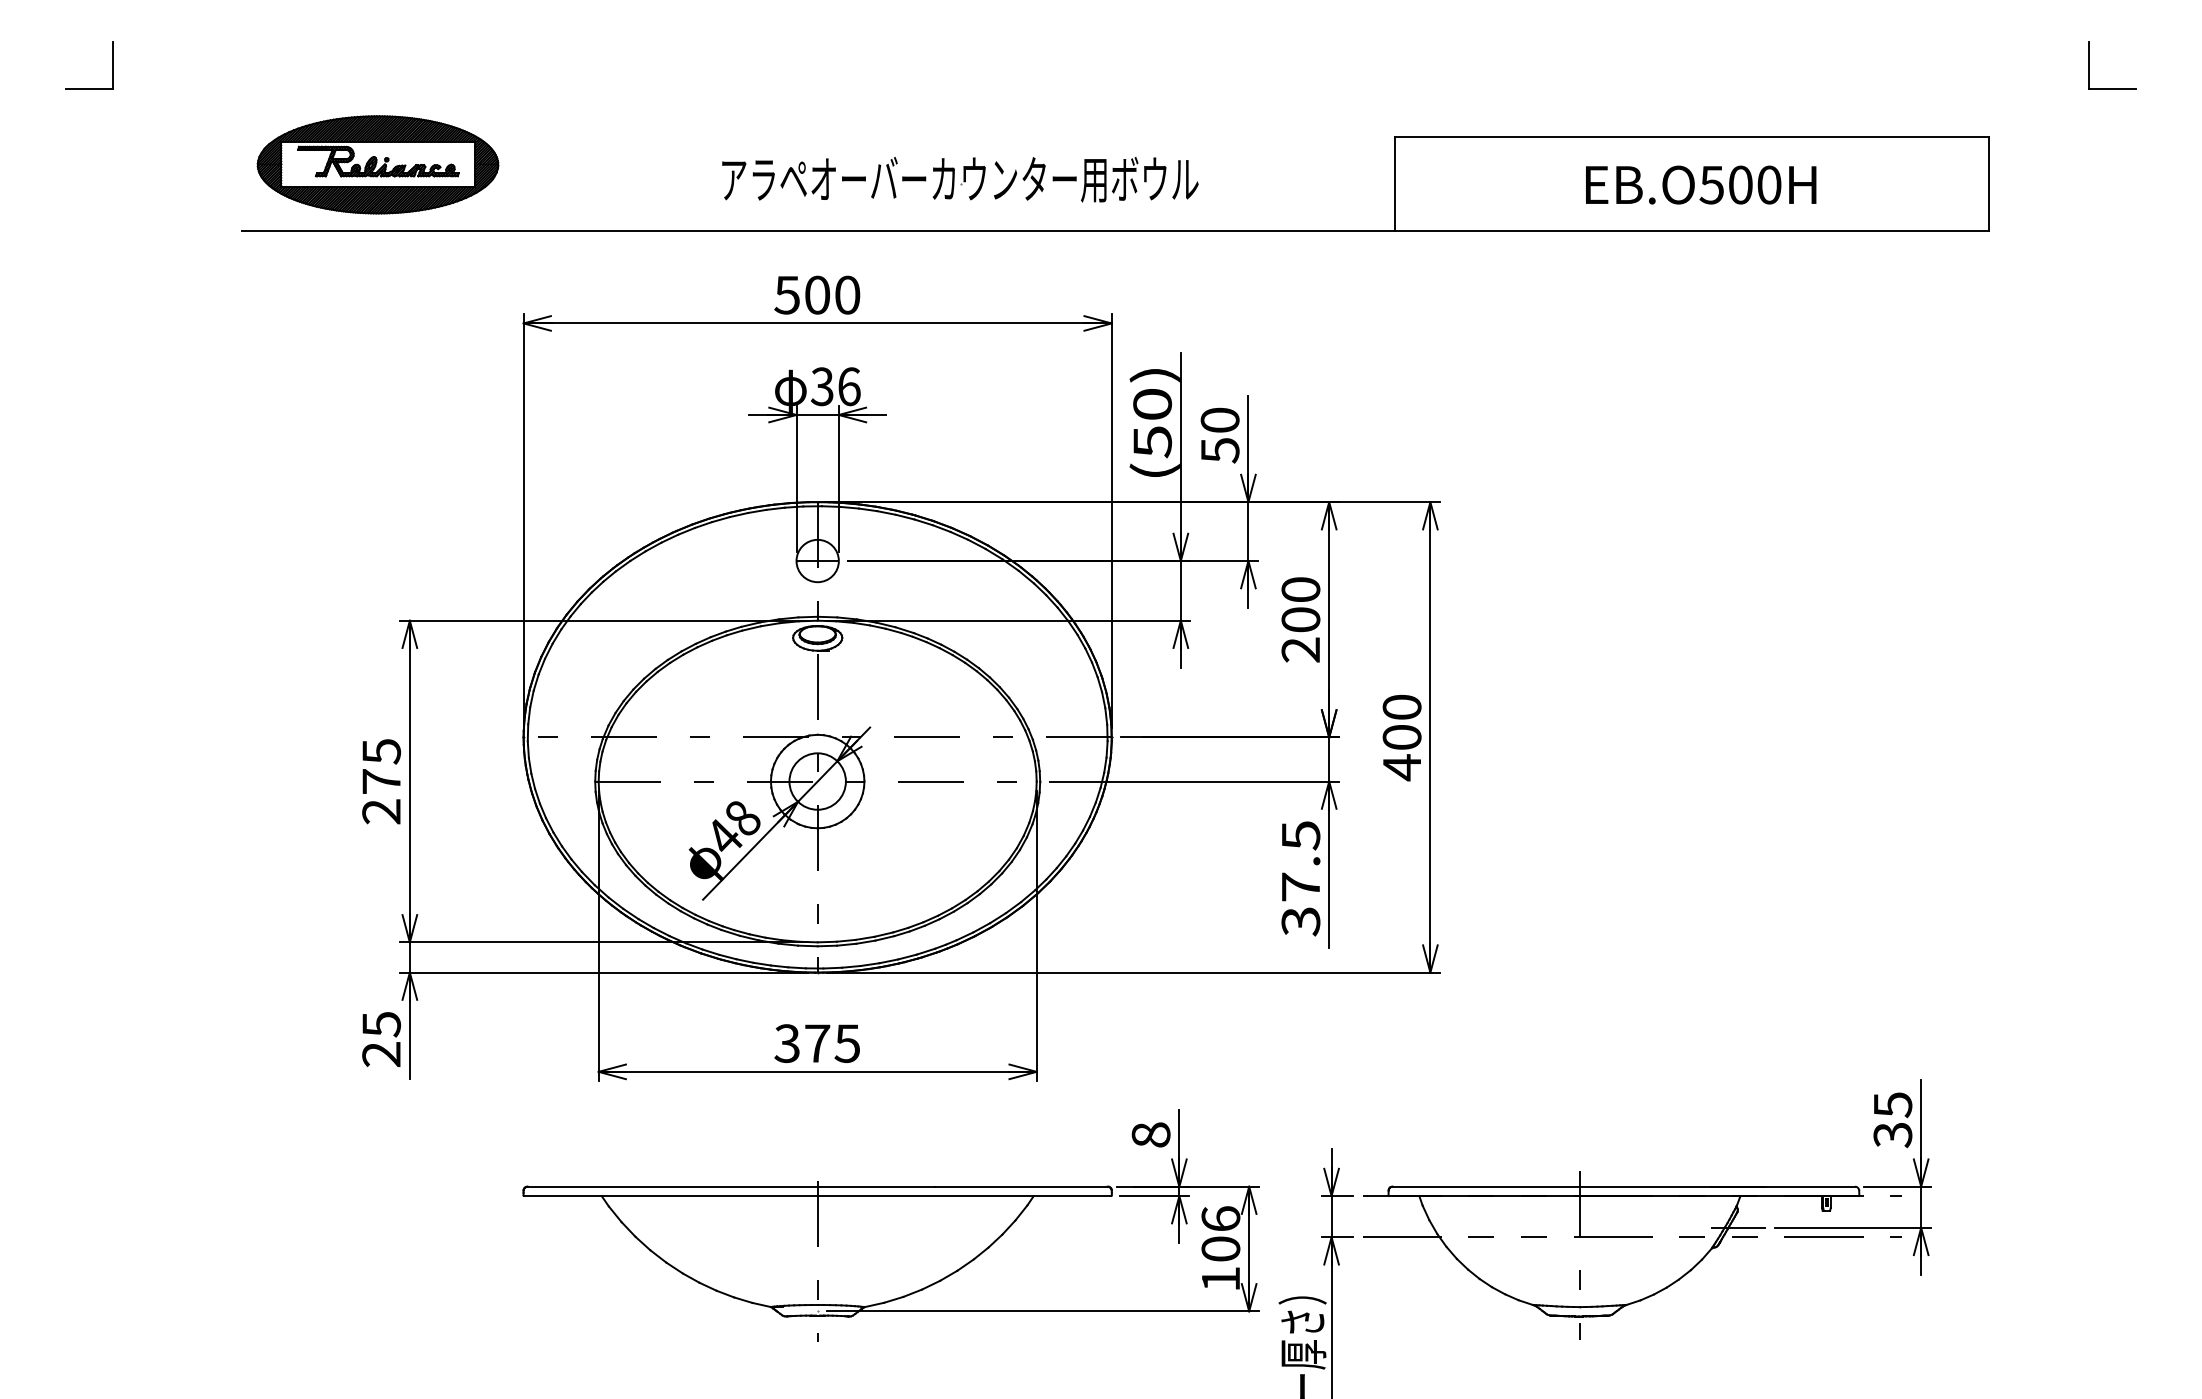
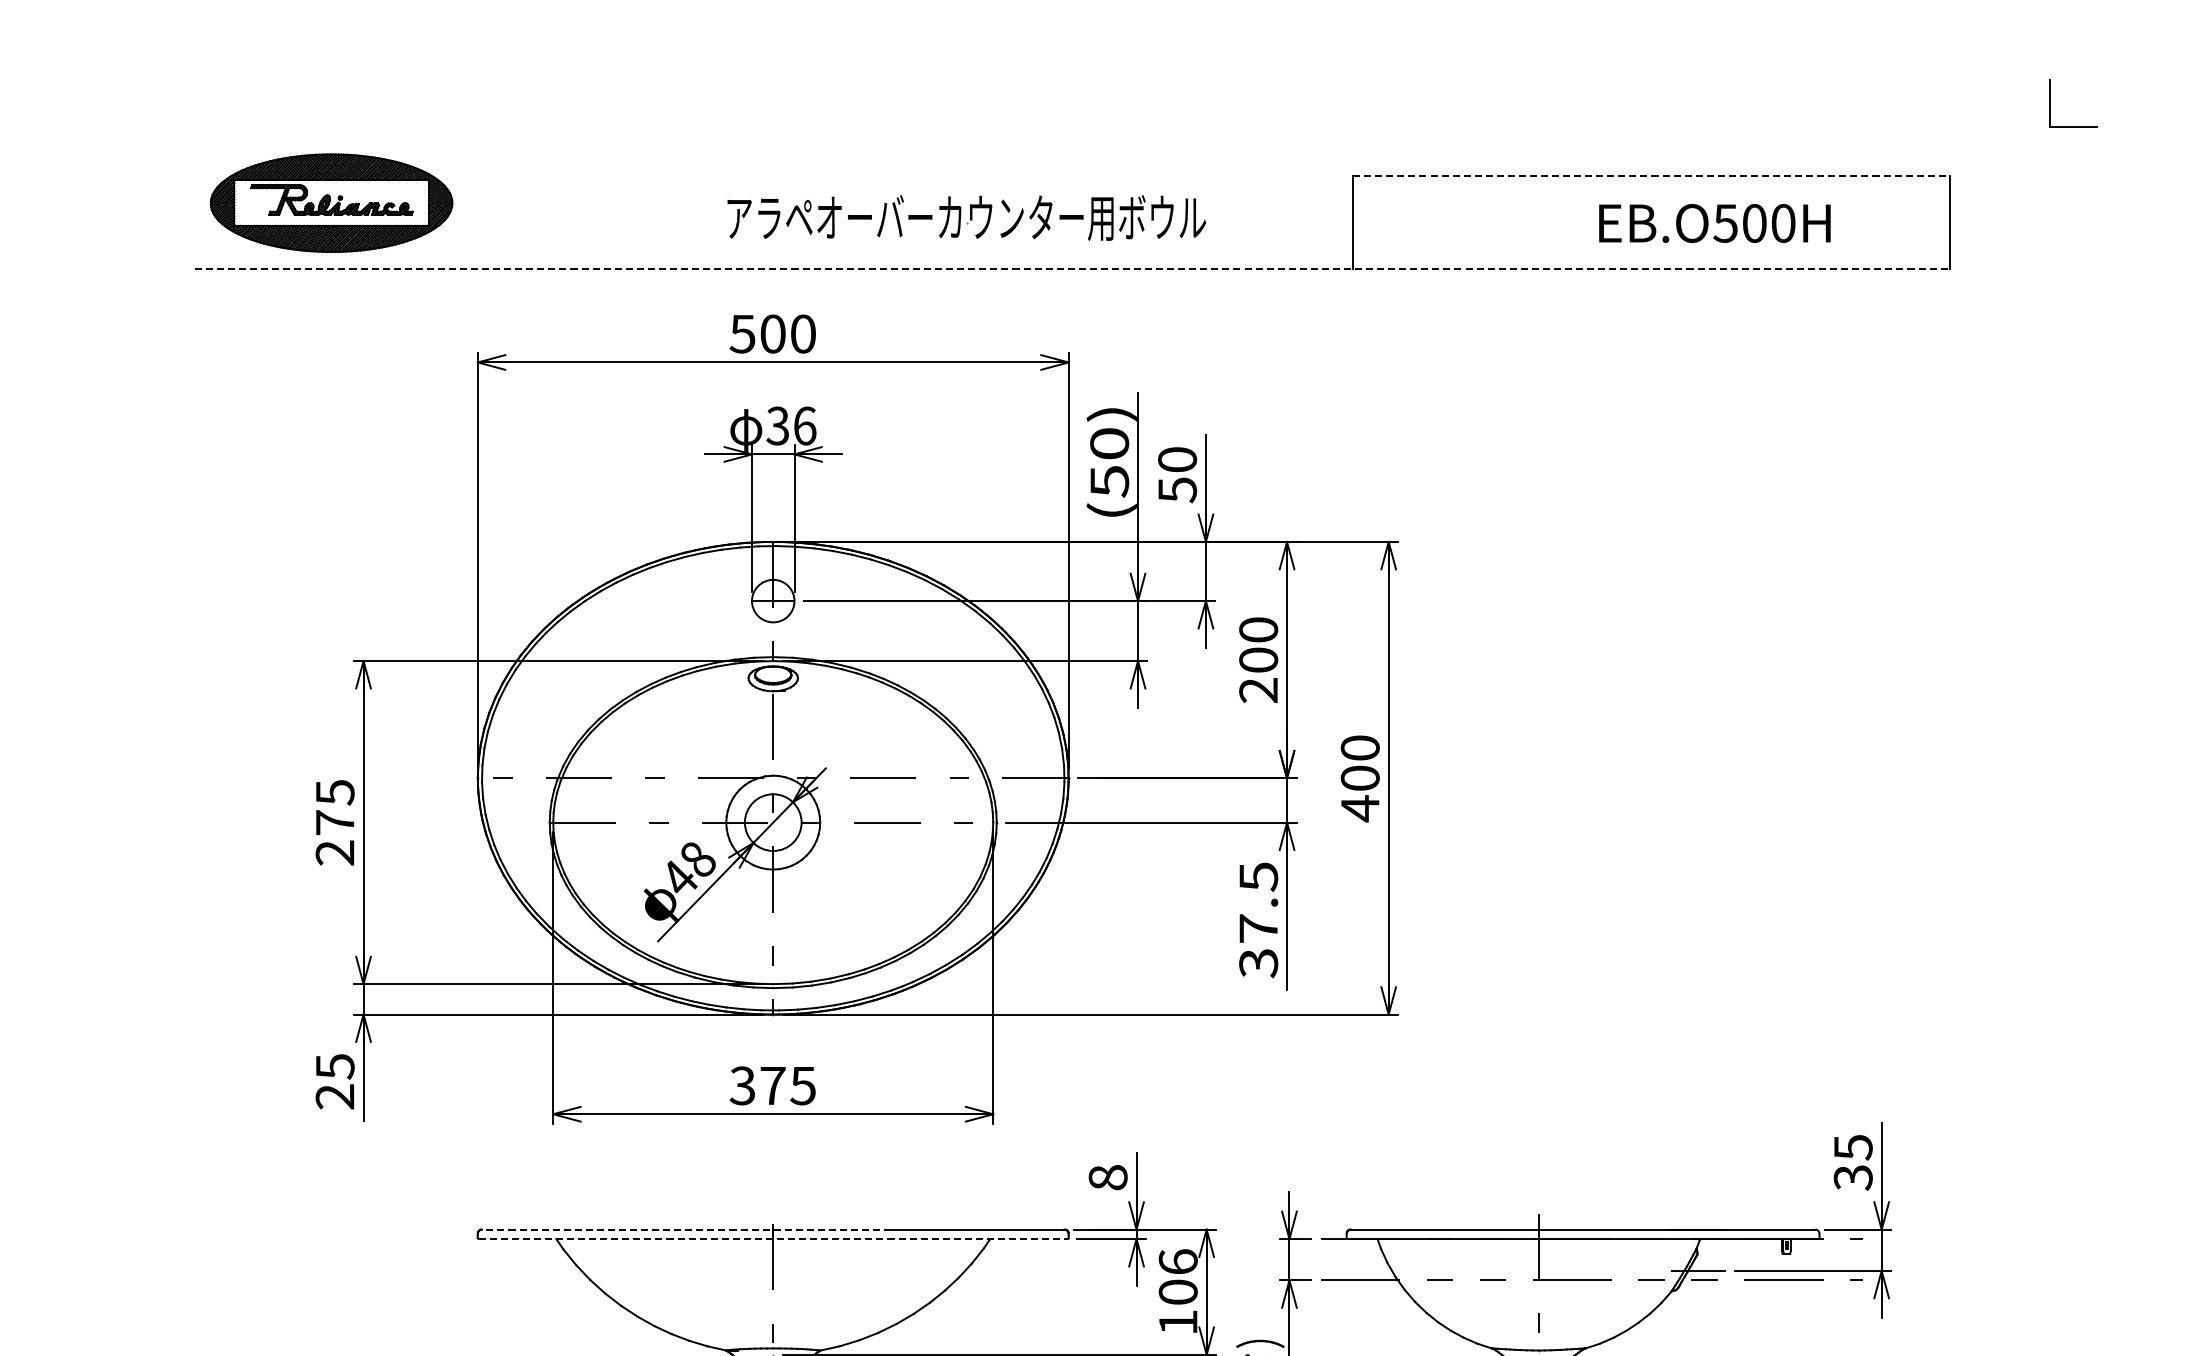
part: (112, 65) -> (64, 103), removed
line: (1691, 137) -> (1650, 175), solid -> dashed
part: (960, 179) -> (966, 217), moved
part: (1701, 184) -> (1715, 222), moved
line: (1115, 230) -> (1072, 269), solid -> dashed
line: (731, 1186) -> (686, 1229), solid -> dashed
line: (818, 1196) -> (774, 1239), solid -> dashed

